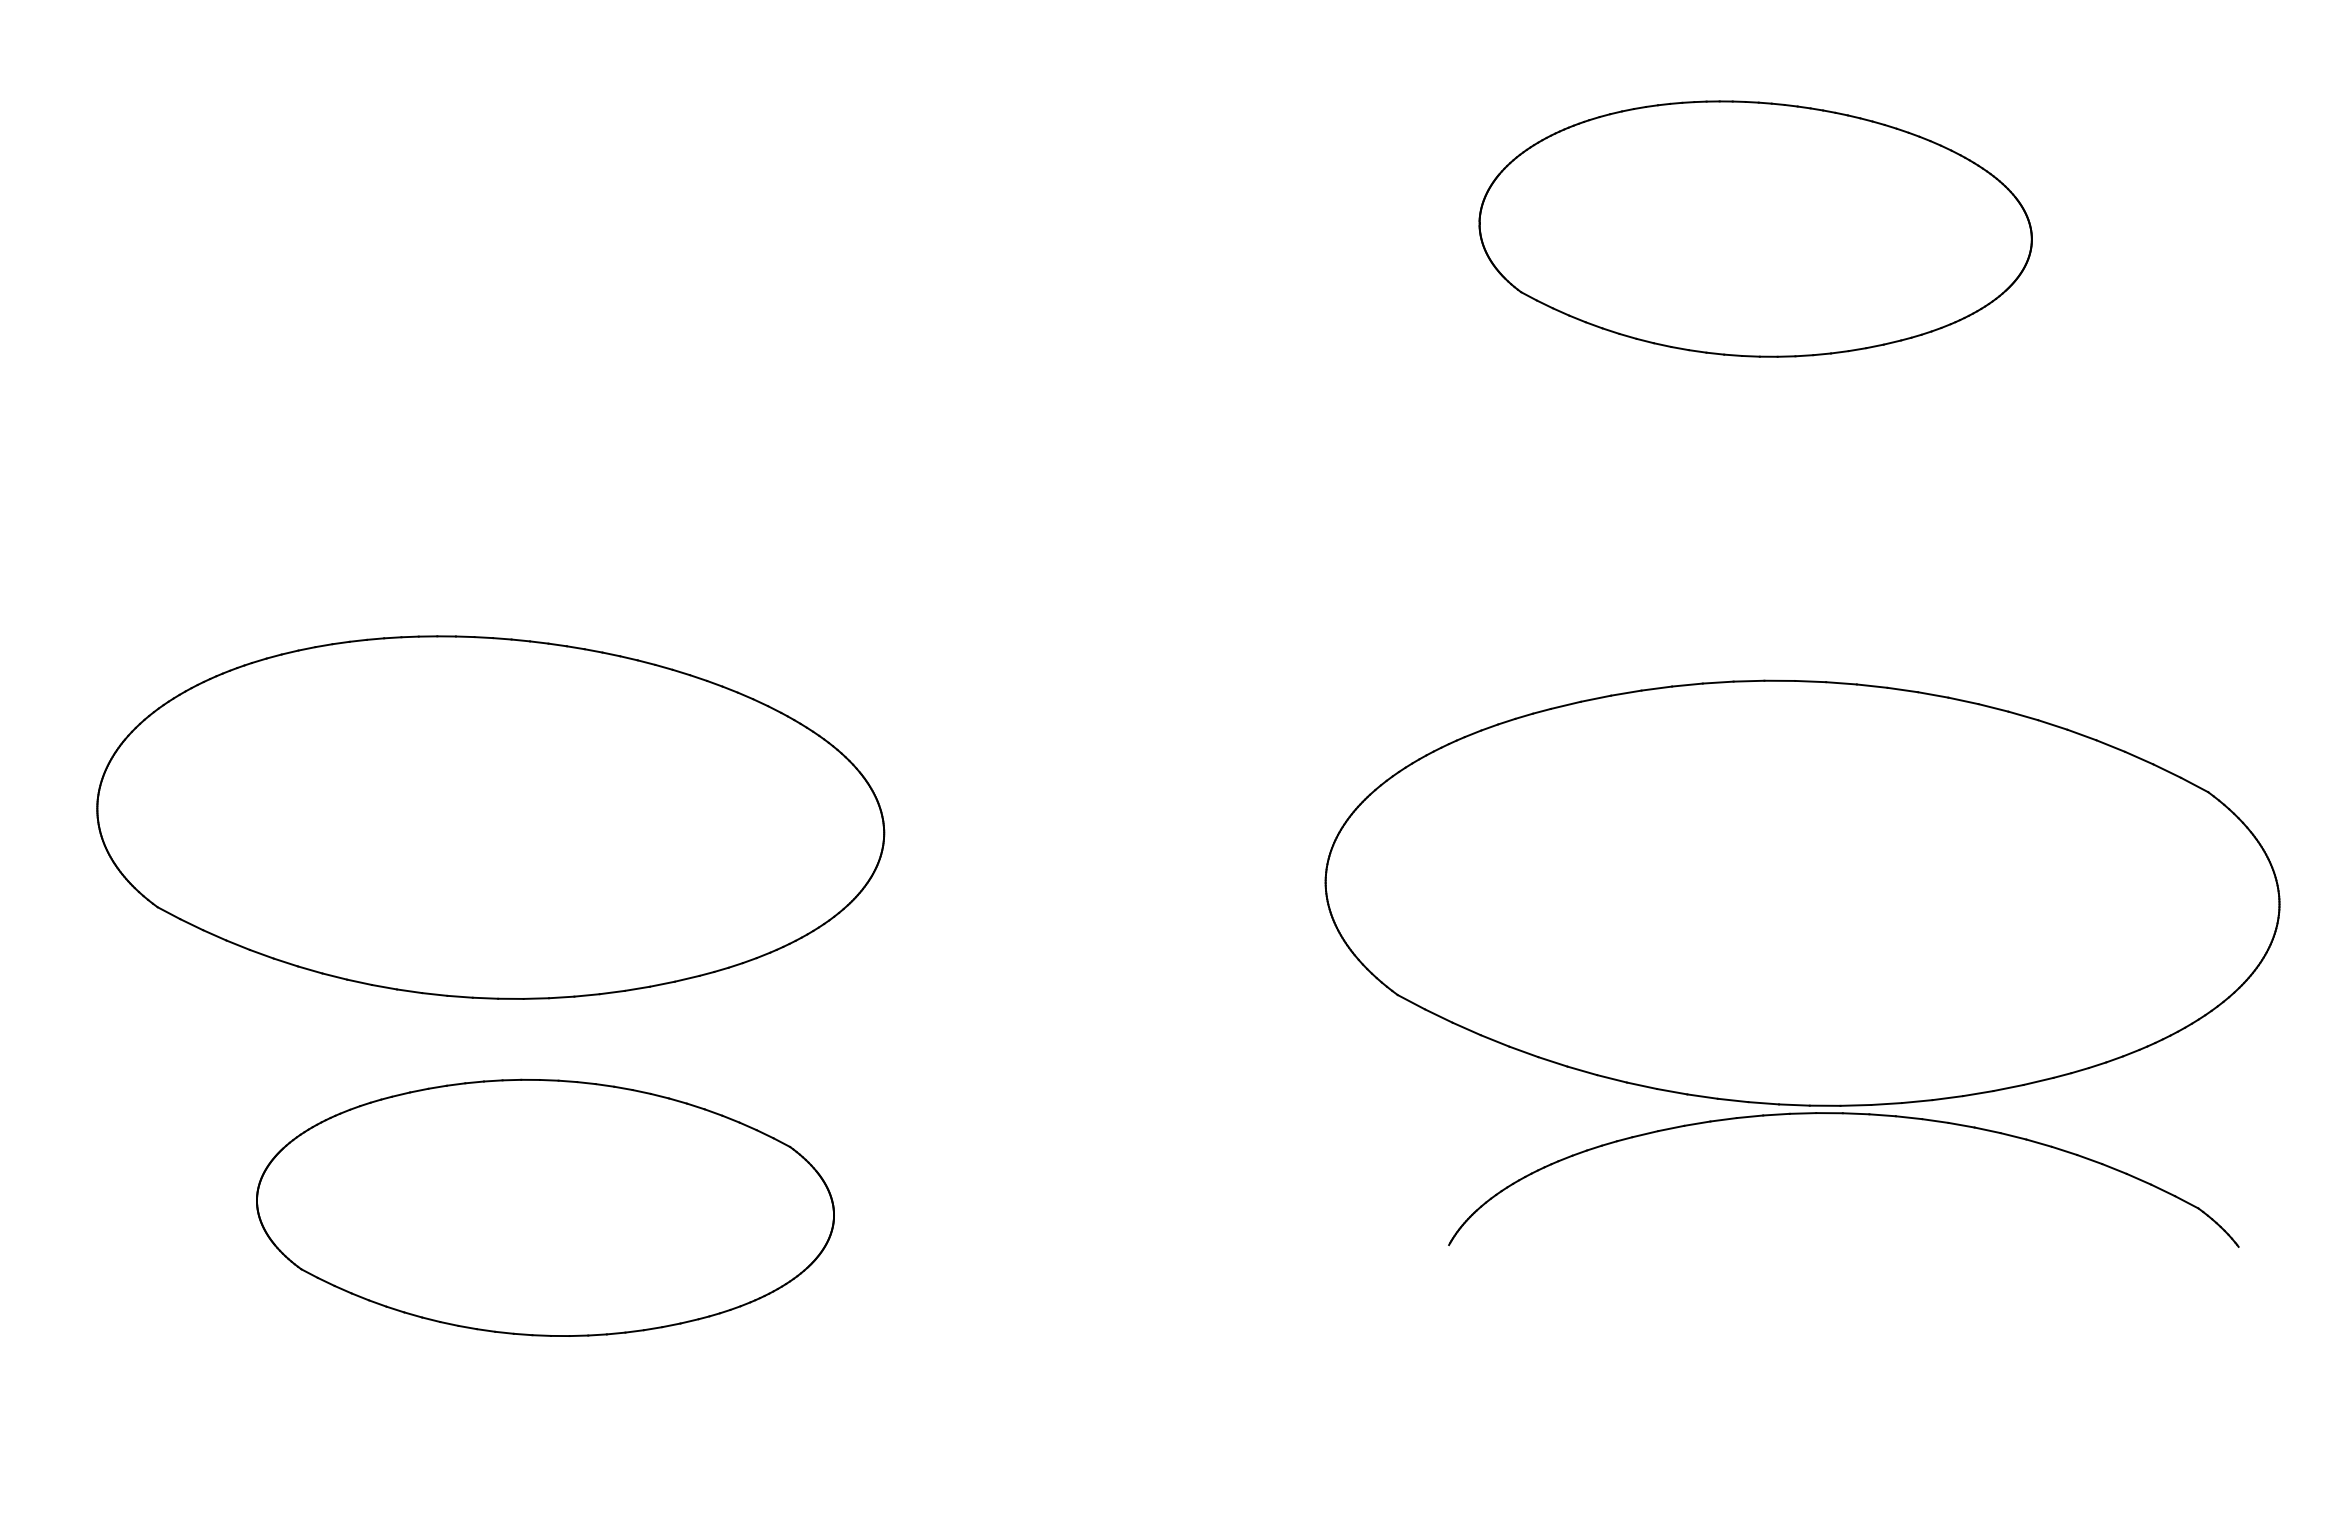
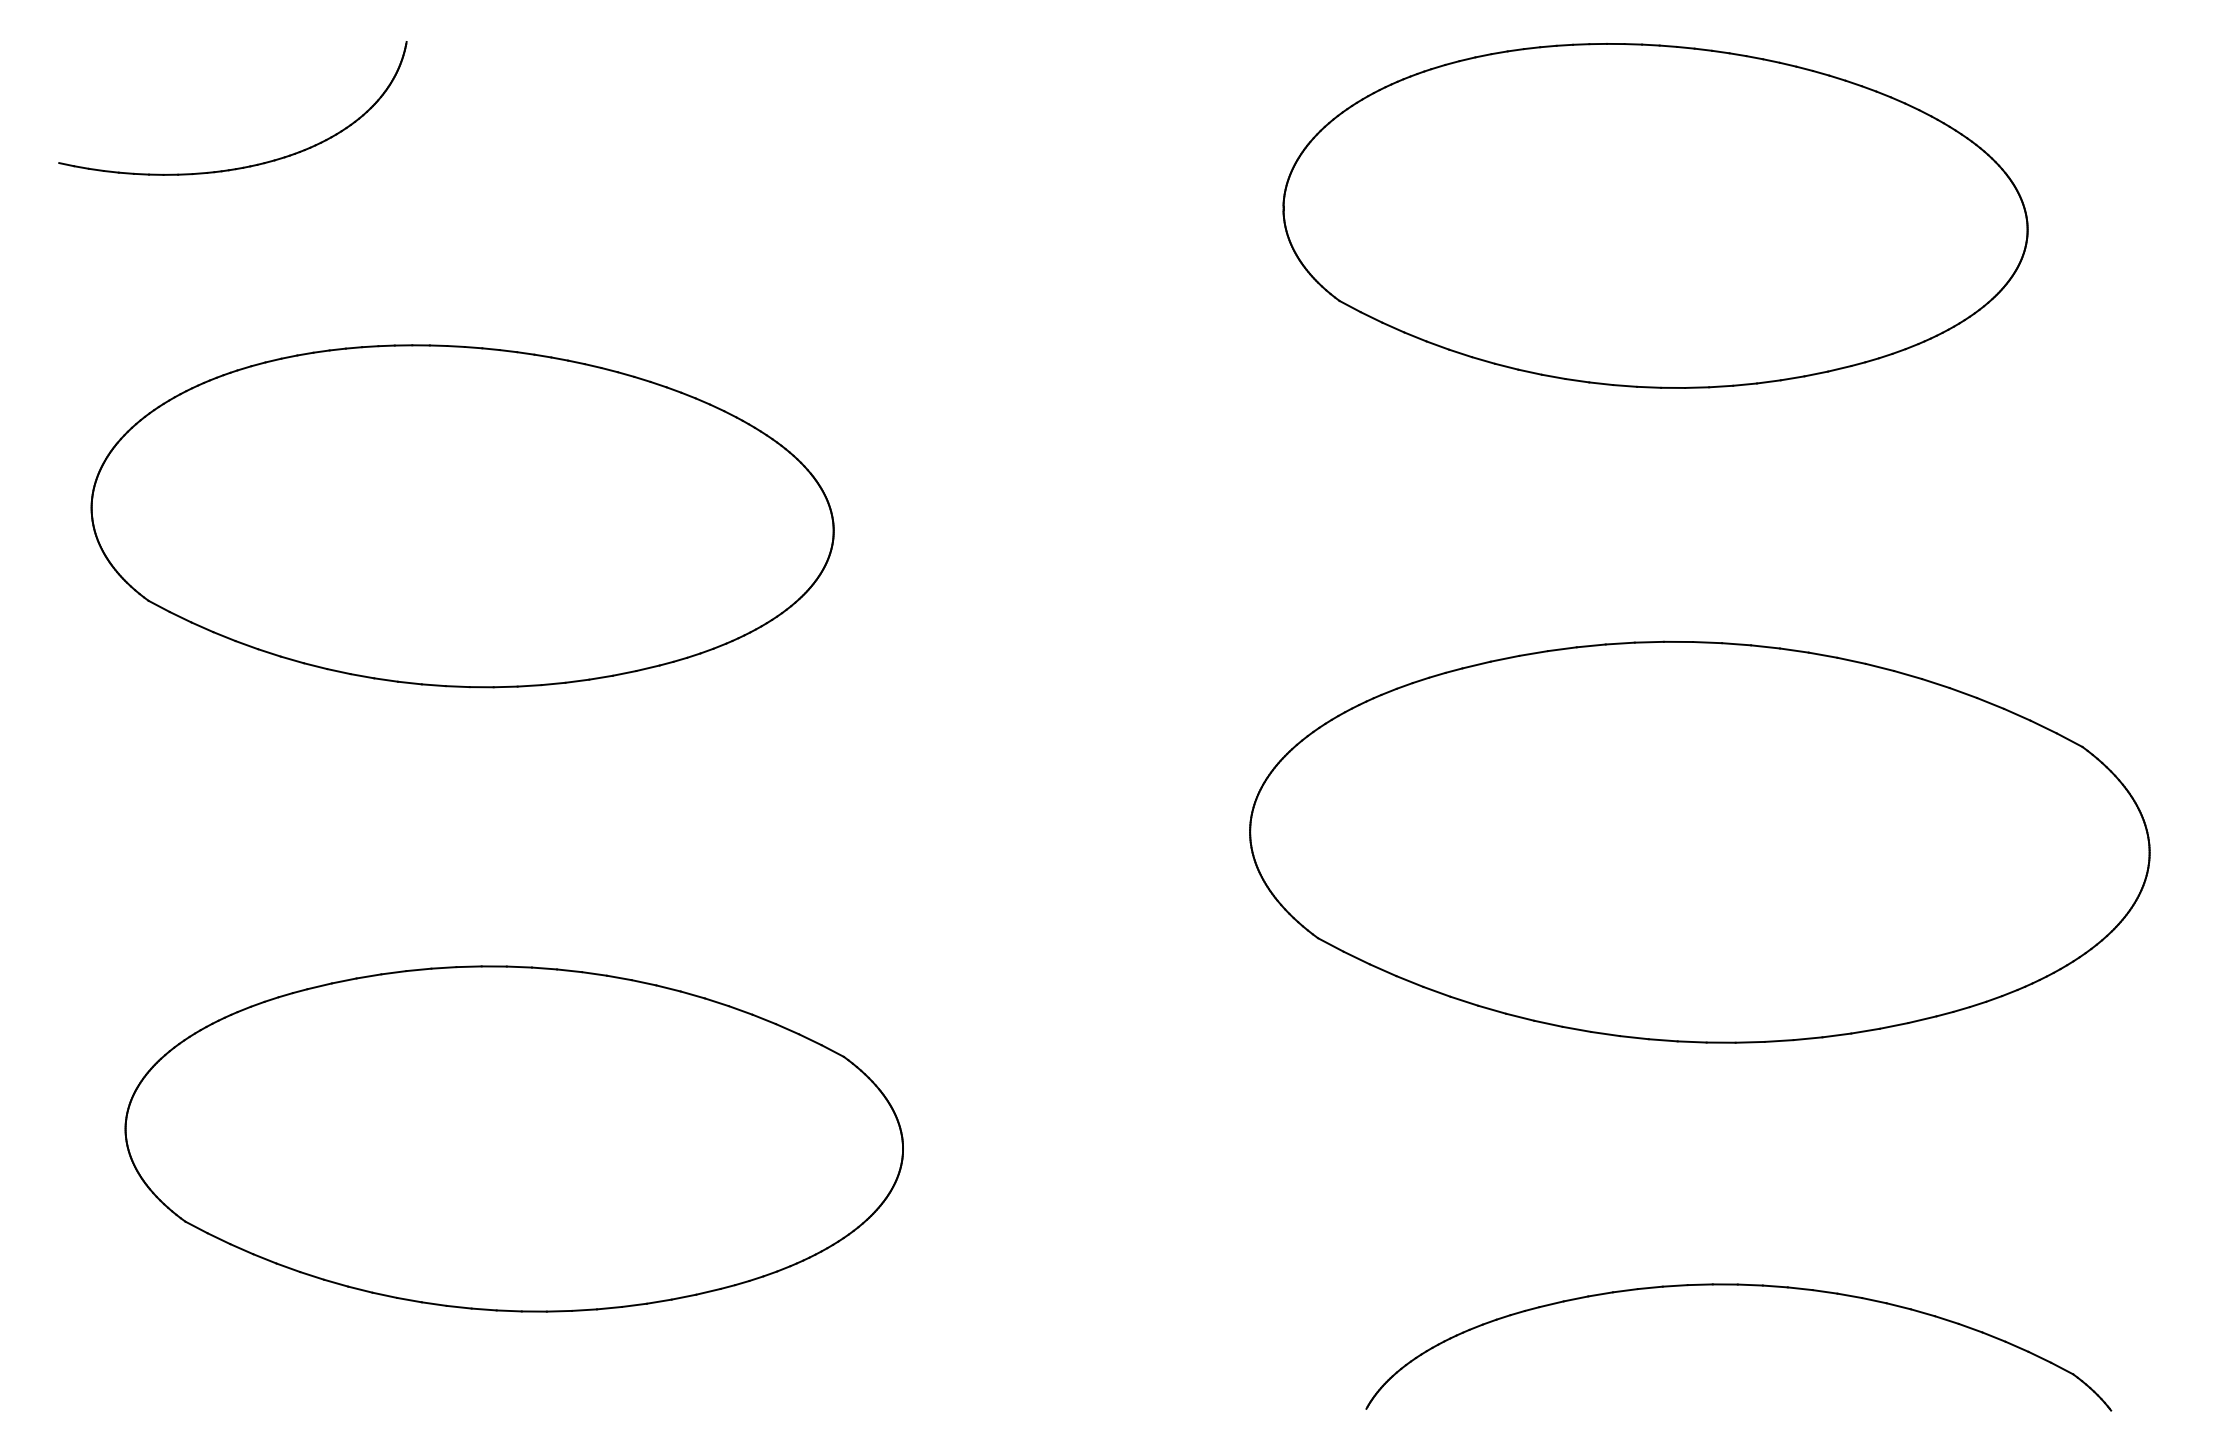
part: (264, 175) -> (249, 165), added
part: (1755, 228) -> (1655, 215), size x1.43
part: (490, 817) -> (462, 516), moved
part: (1843, 1114) -> (1738, 1285), moved
part: (545, 1207) -> (514, 1138), size x1.43

